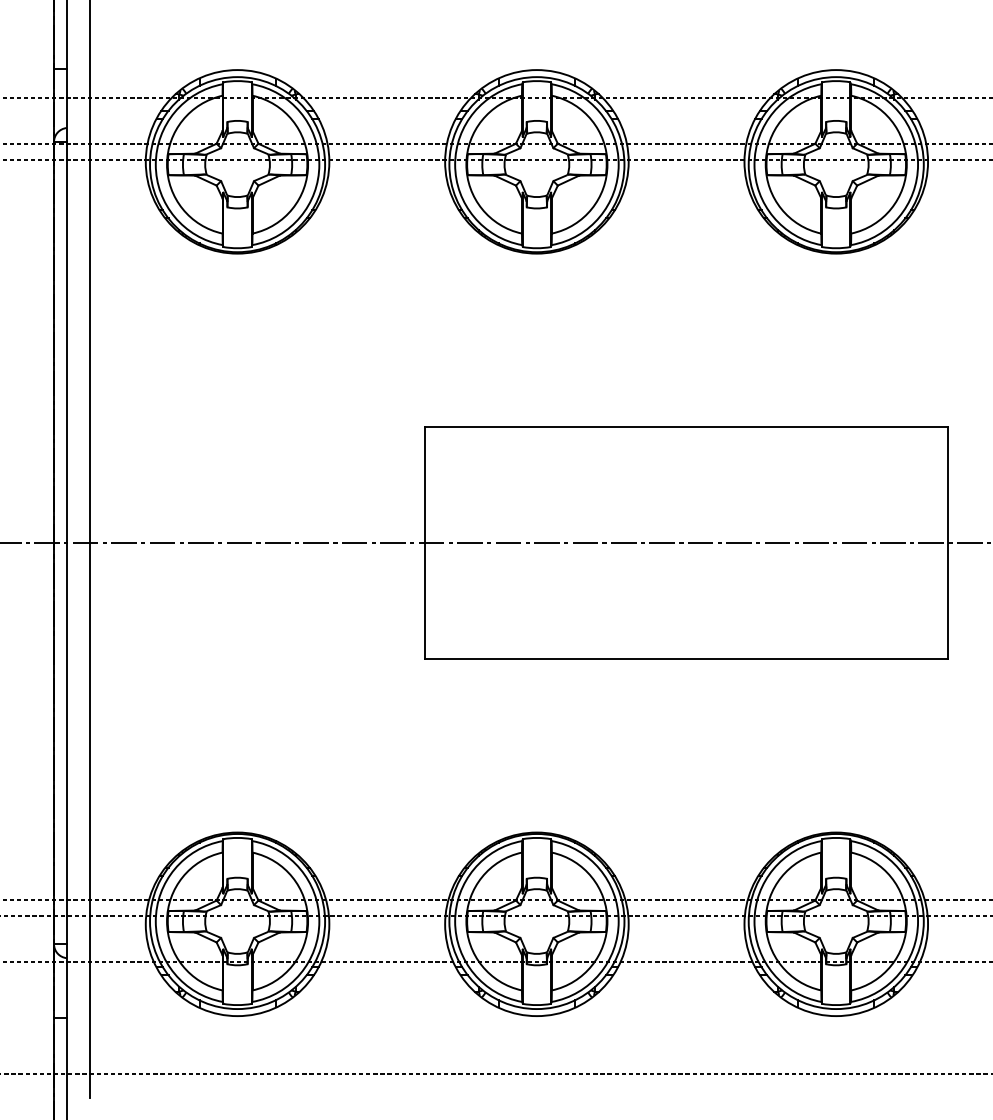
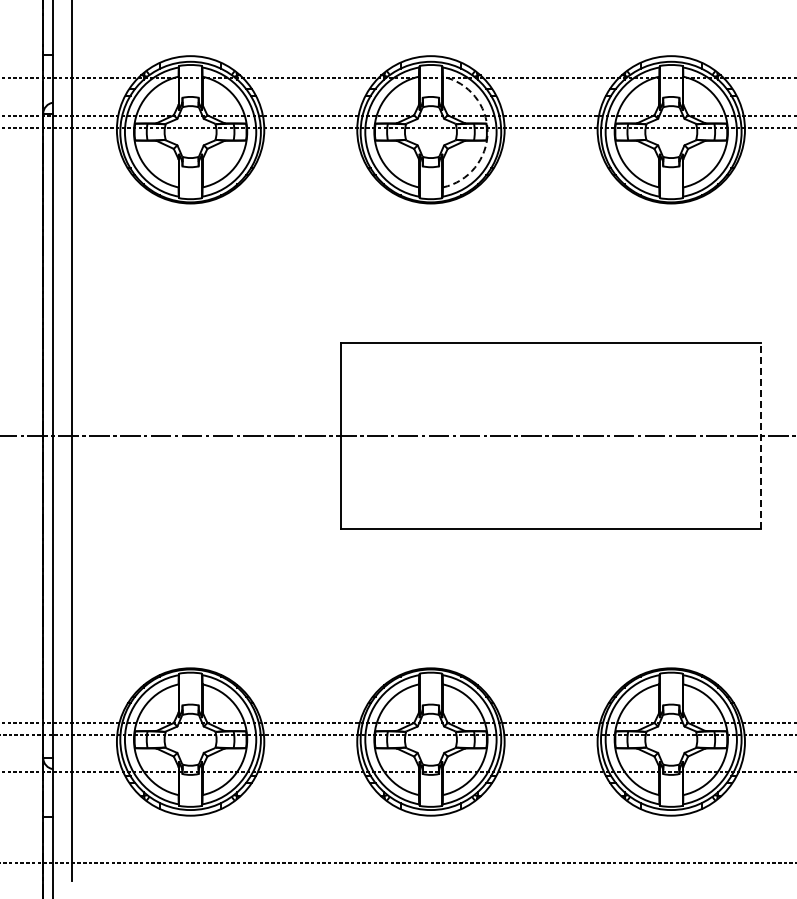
arc: (607, 165) -> (487, 132), solid -> dashed
line: (947, 542) -> (760, 435), solid -> dashed

